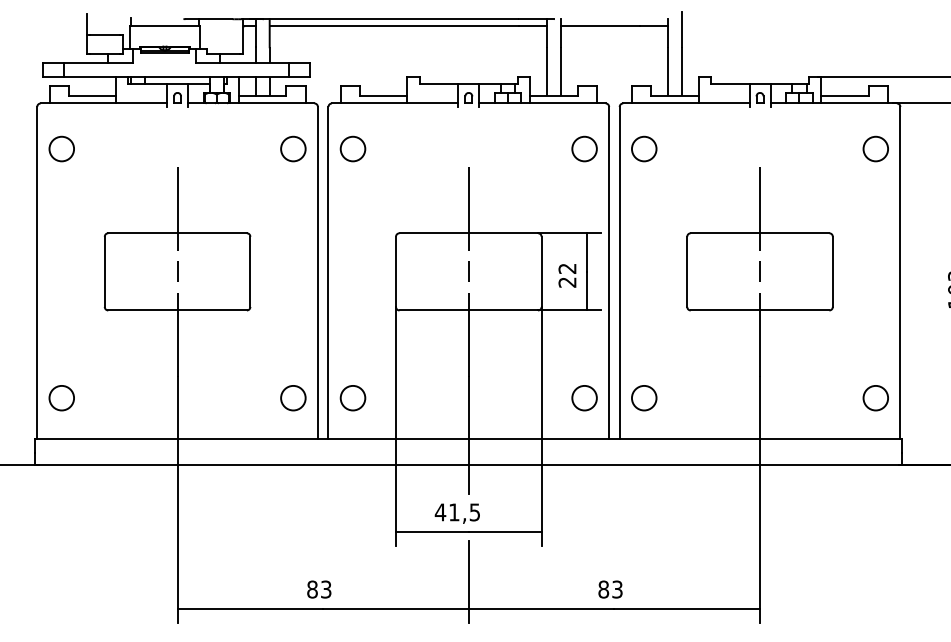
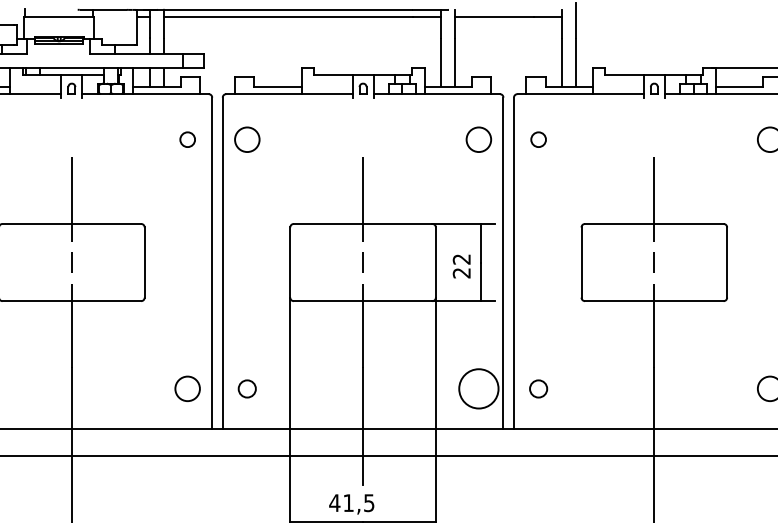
circle: (293, 148) -> (187, 139), size x0.6
circle: (644, 148) -> (538, 139), size x0.6
circle: (584, 397) -> (478, 388), size x1.6
circle: (352, 398) -> (246, 389), size x0.7
circle: (644, 398) -> (538, 389), size x0.7

